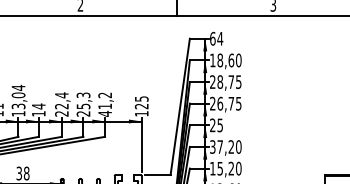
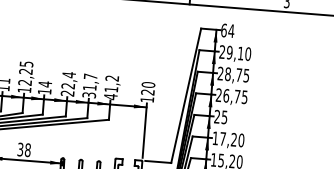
text: (222, 60) -> (231, 52), 18,60 -> 29,10
text: (18, 96) -> (25, 72), 13,04 -> 12,25
text: (141, 98) -> (148, 84), 125 -> 120
text: (83, 104) -> (89, 85), 25,3 -> 31,7
text: (212, 146) -> (215, 137), 37,20 -> 17,20

